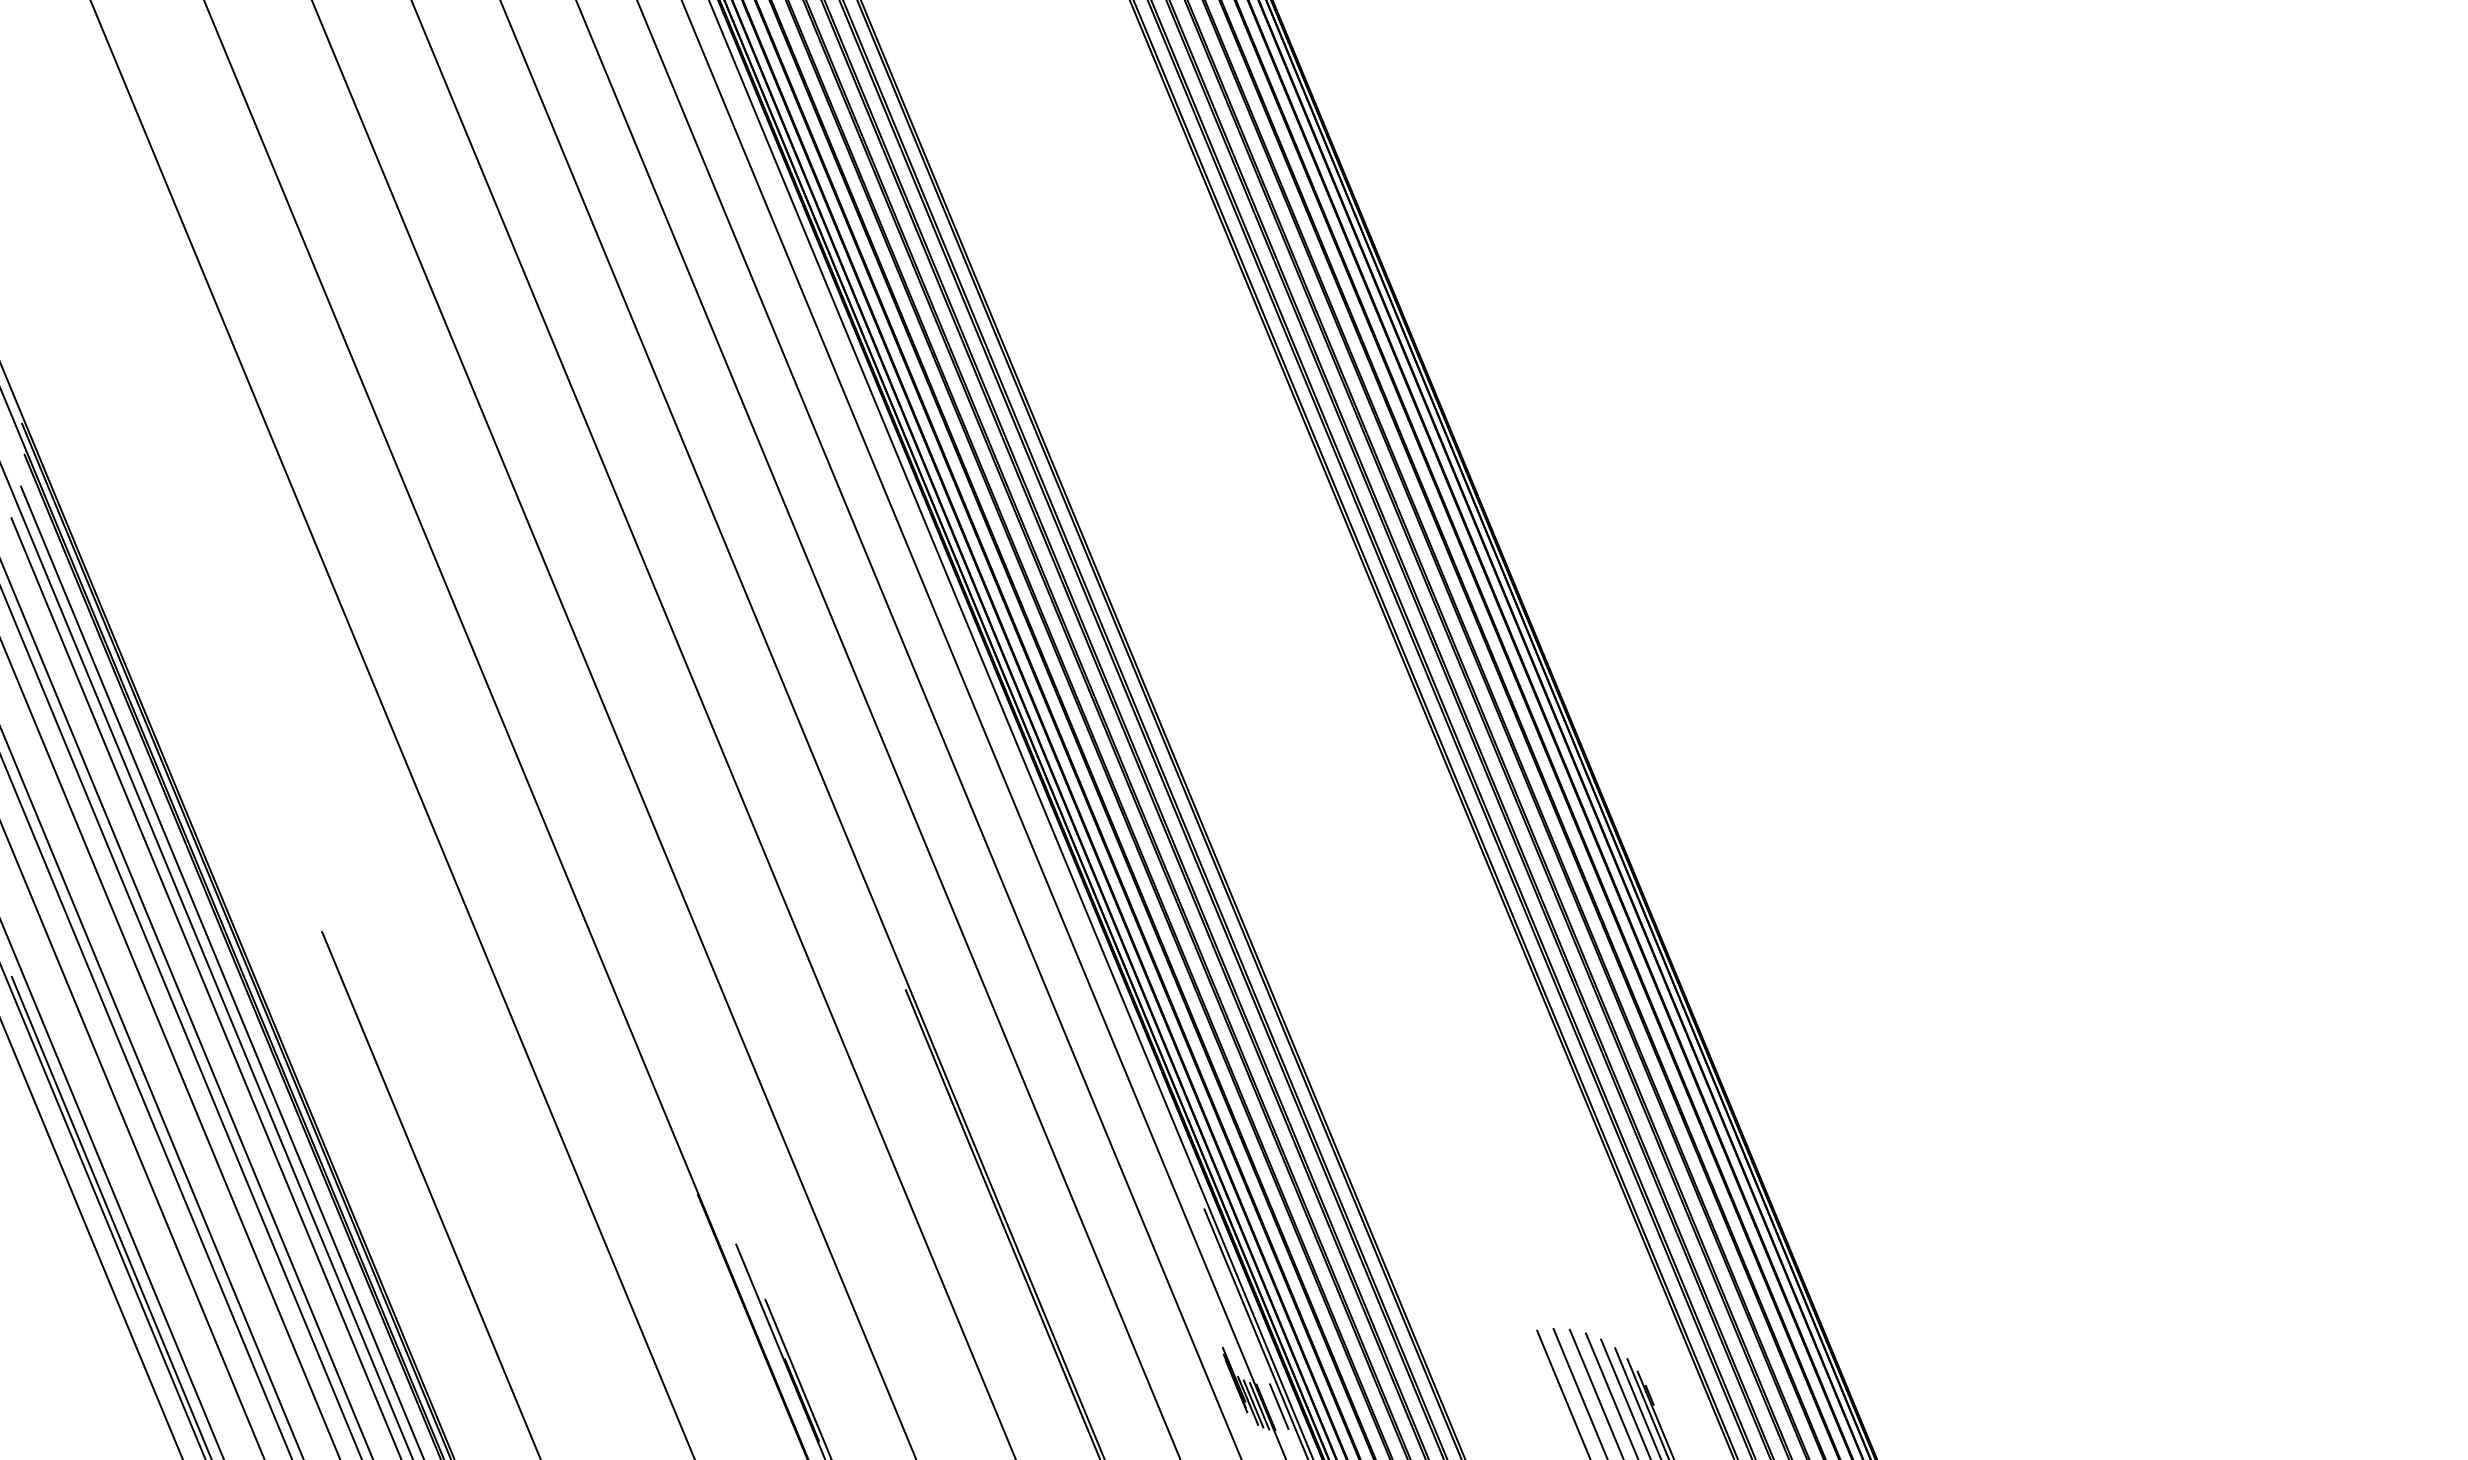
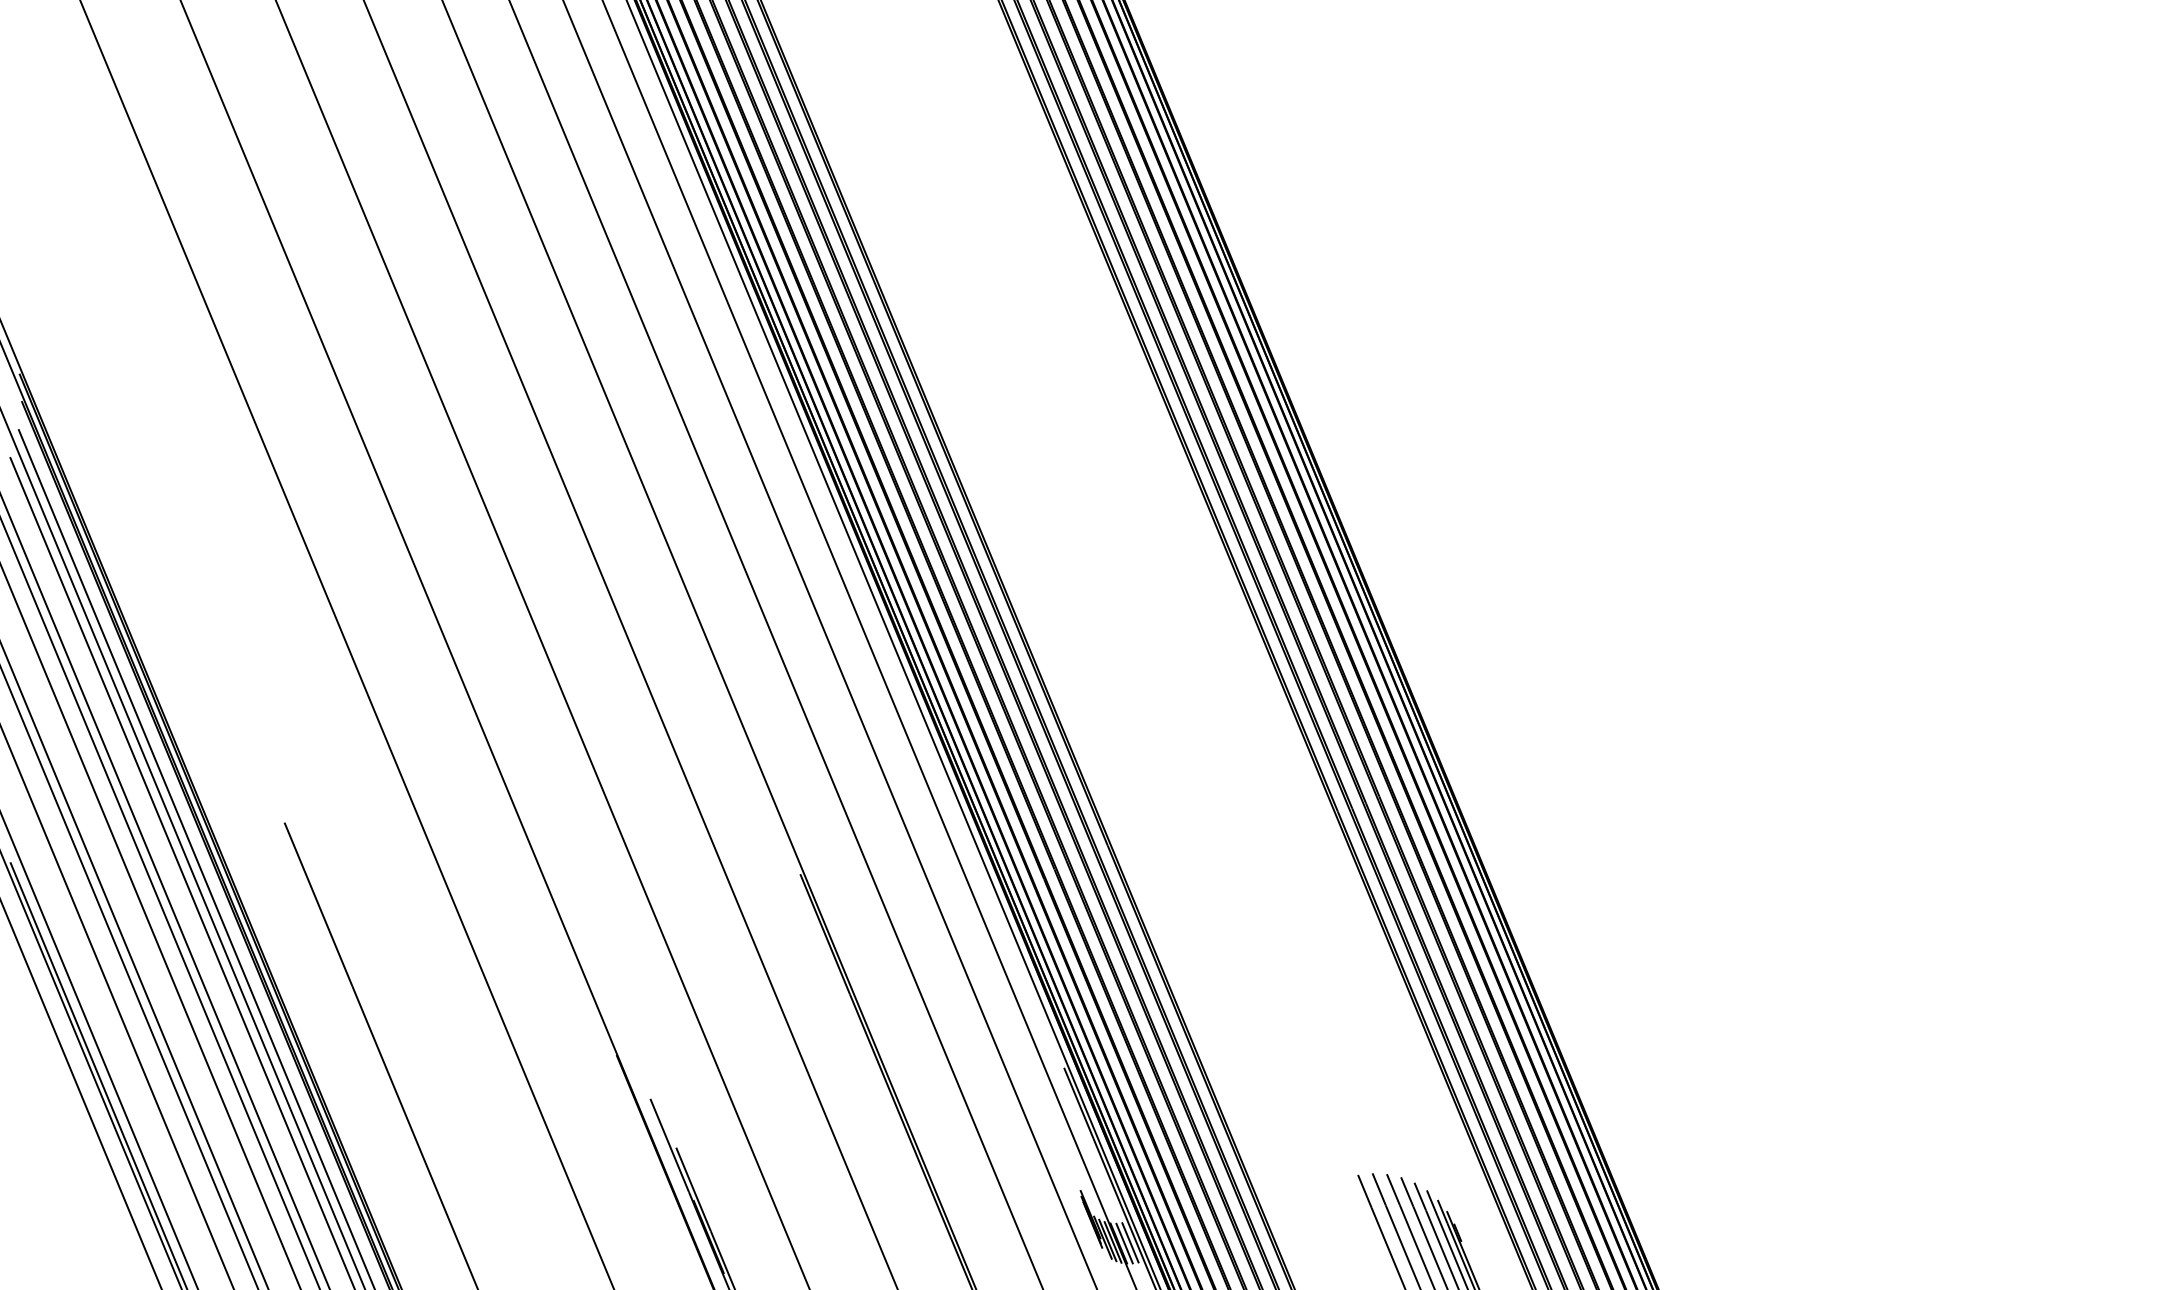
line: (1272, 1407) -> (1124, 1243), added

